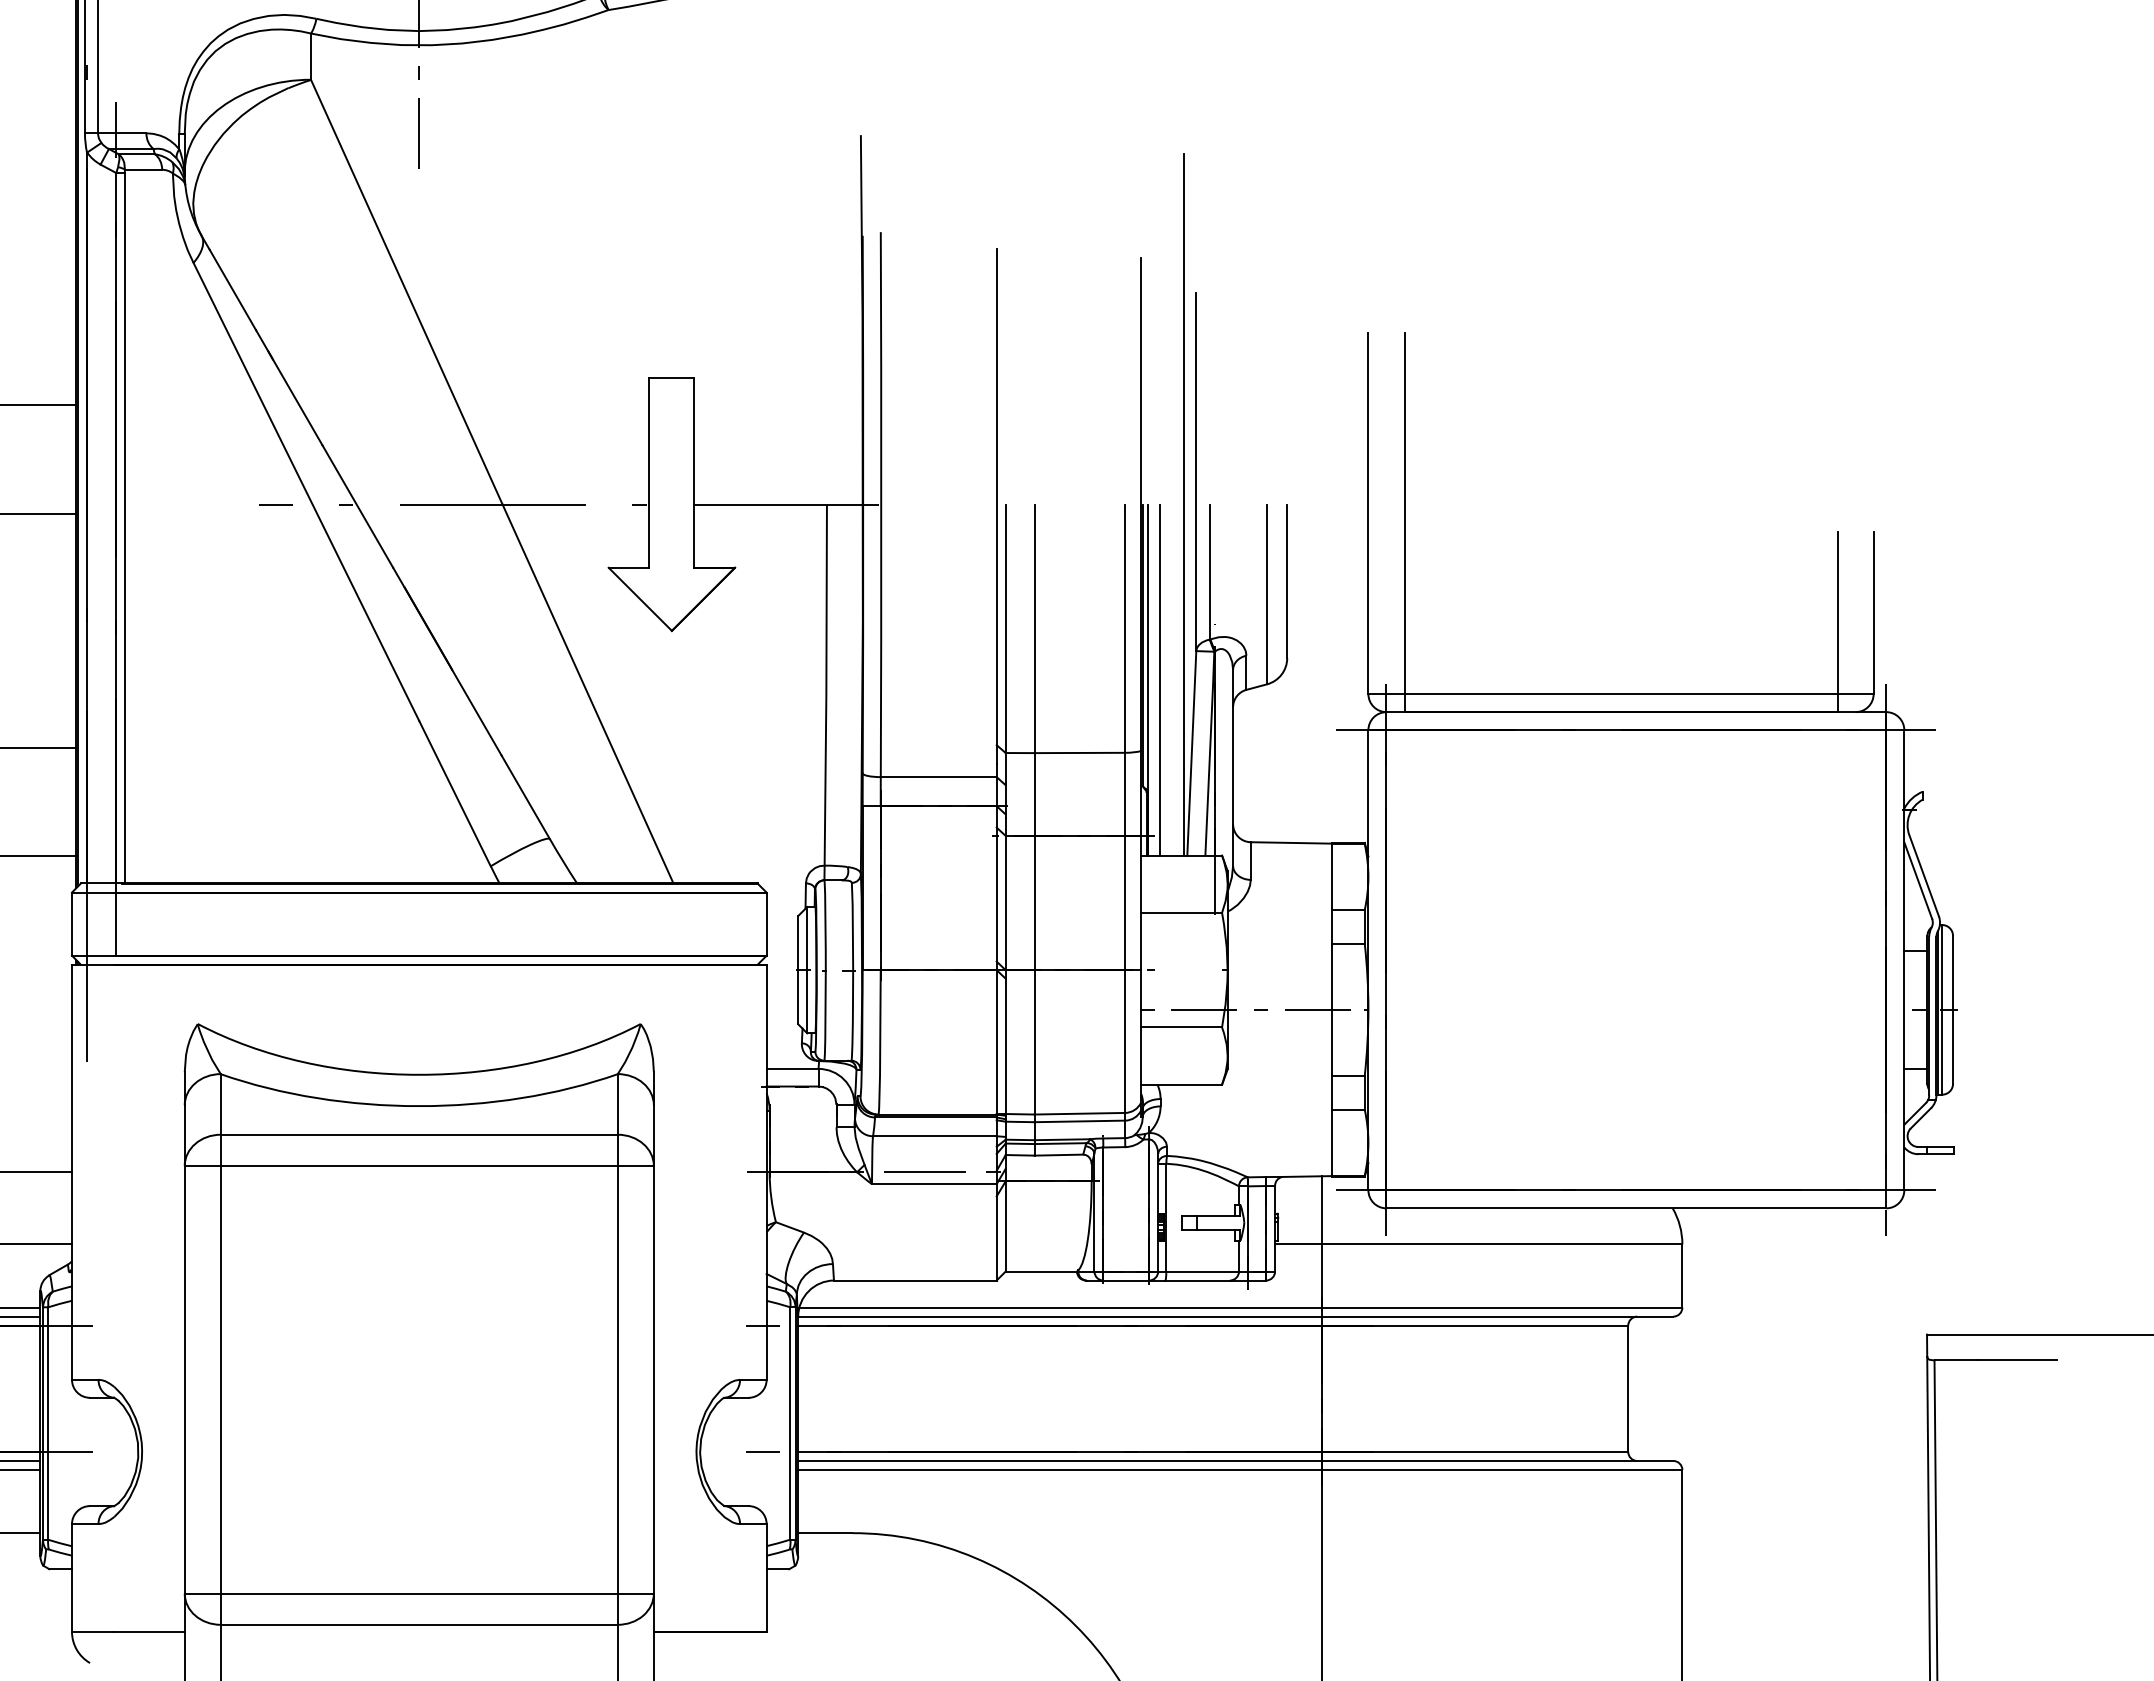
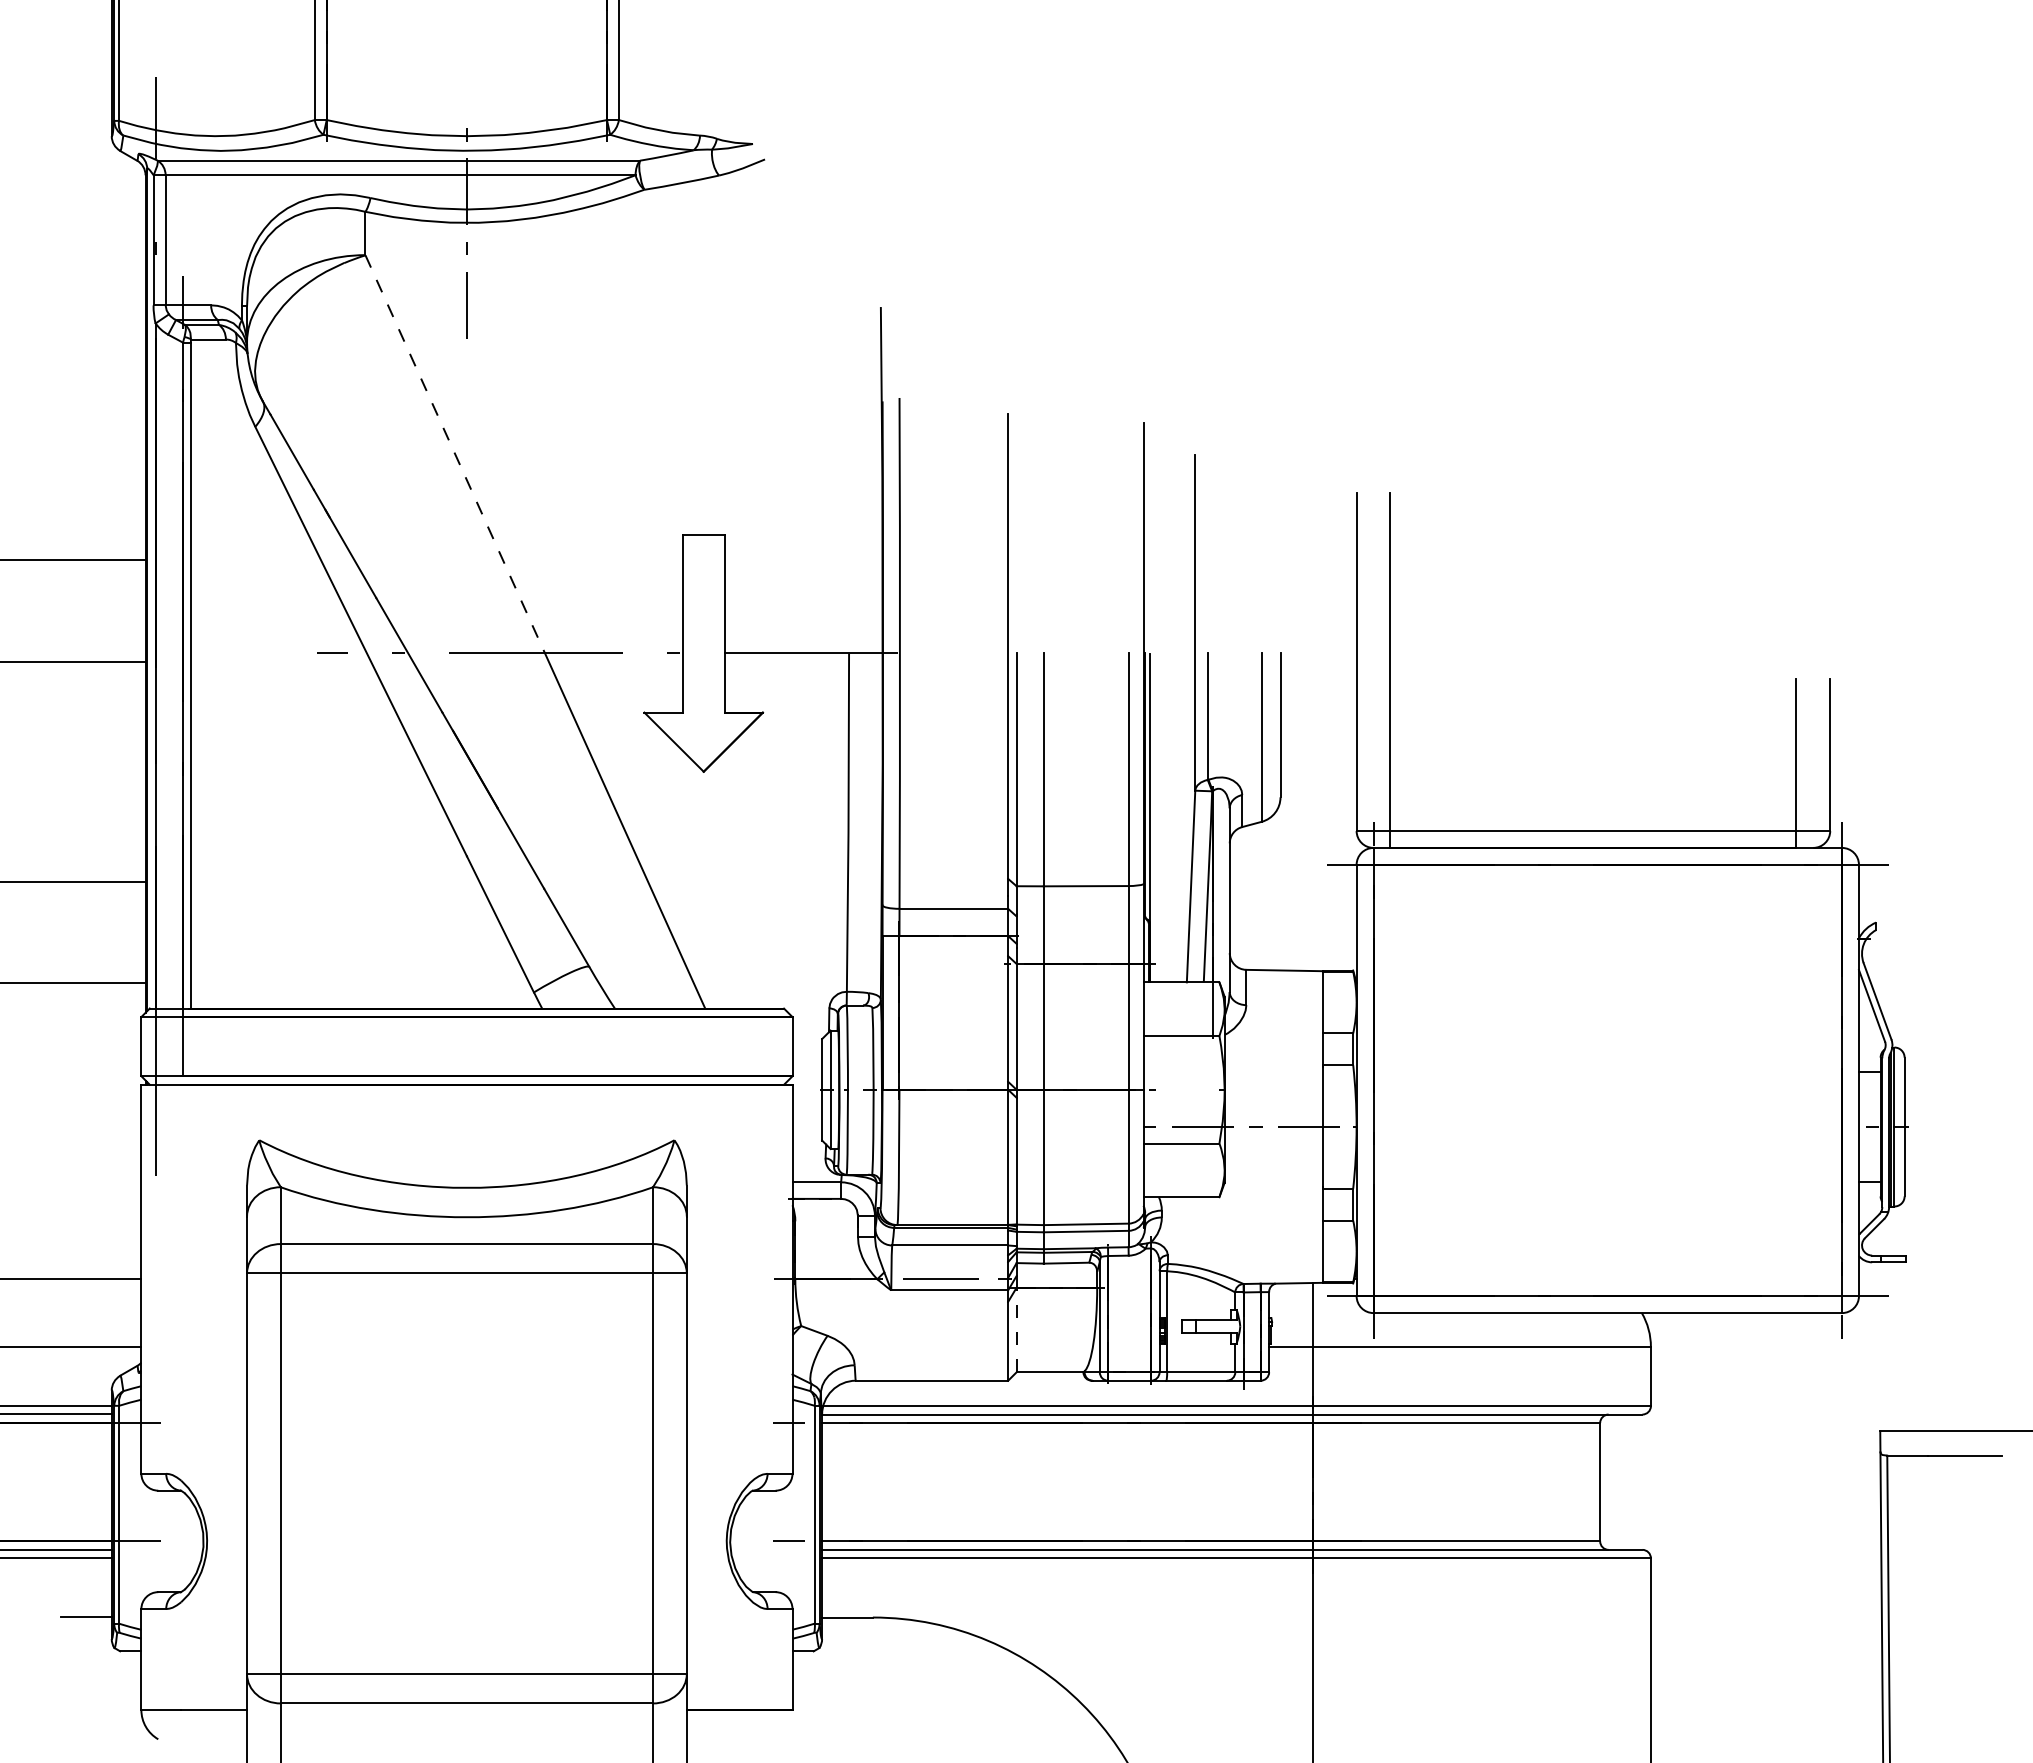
line: (407, 292) -> (455, 454), solid -> dashed
line: (1183, 504) -> (1183, 653), removed
line: (1160, 679) -> (1161, 817), removed
line: (1005, 1225) -> (1016, 1329), solid -> dashed

